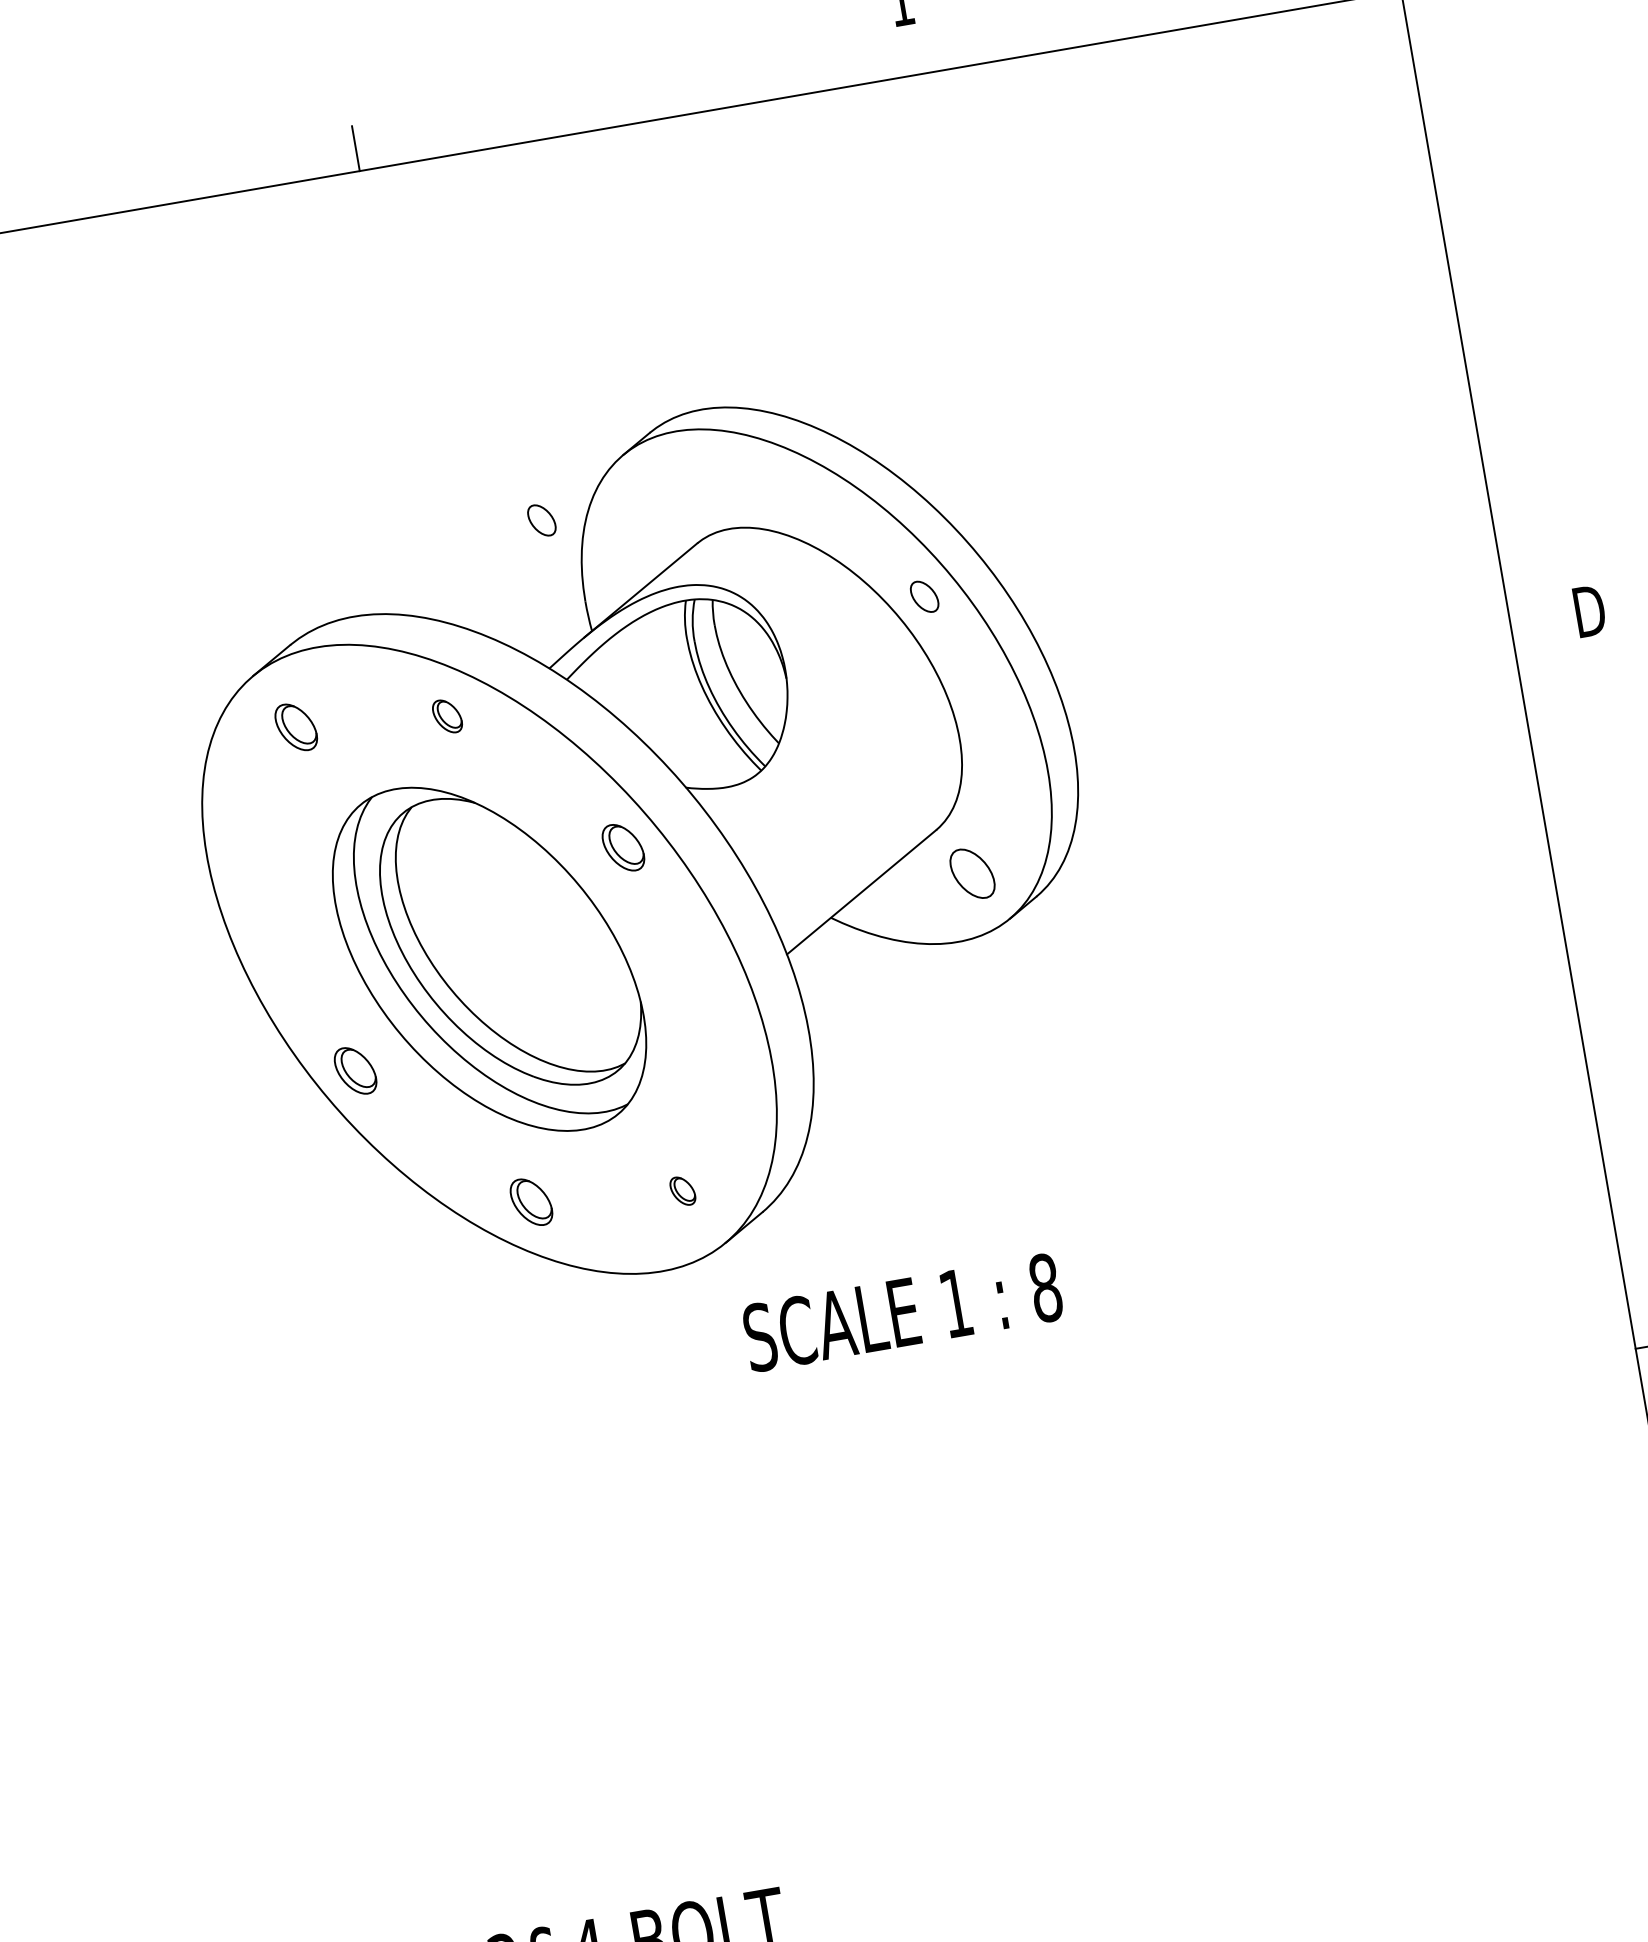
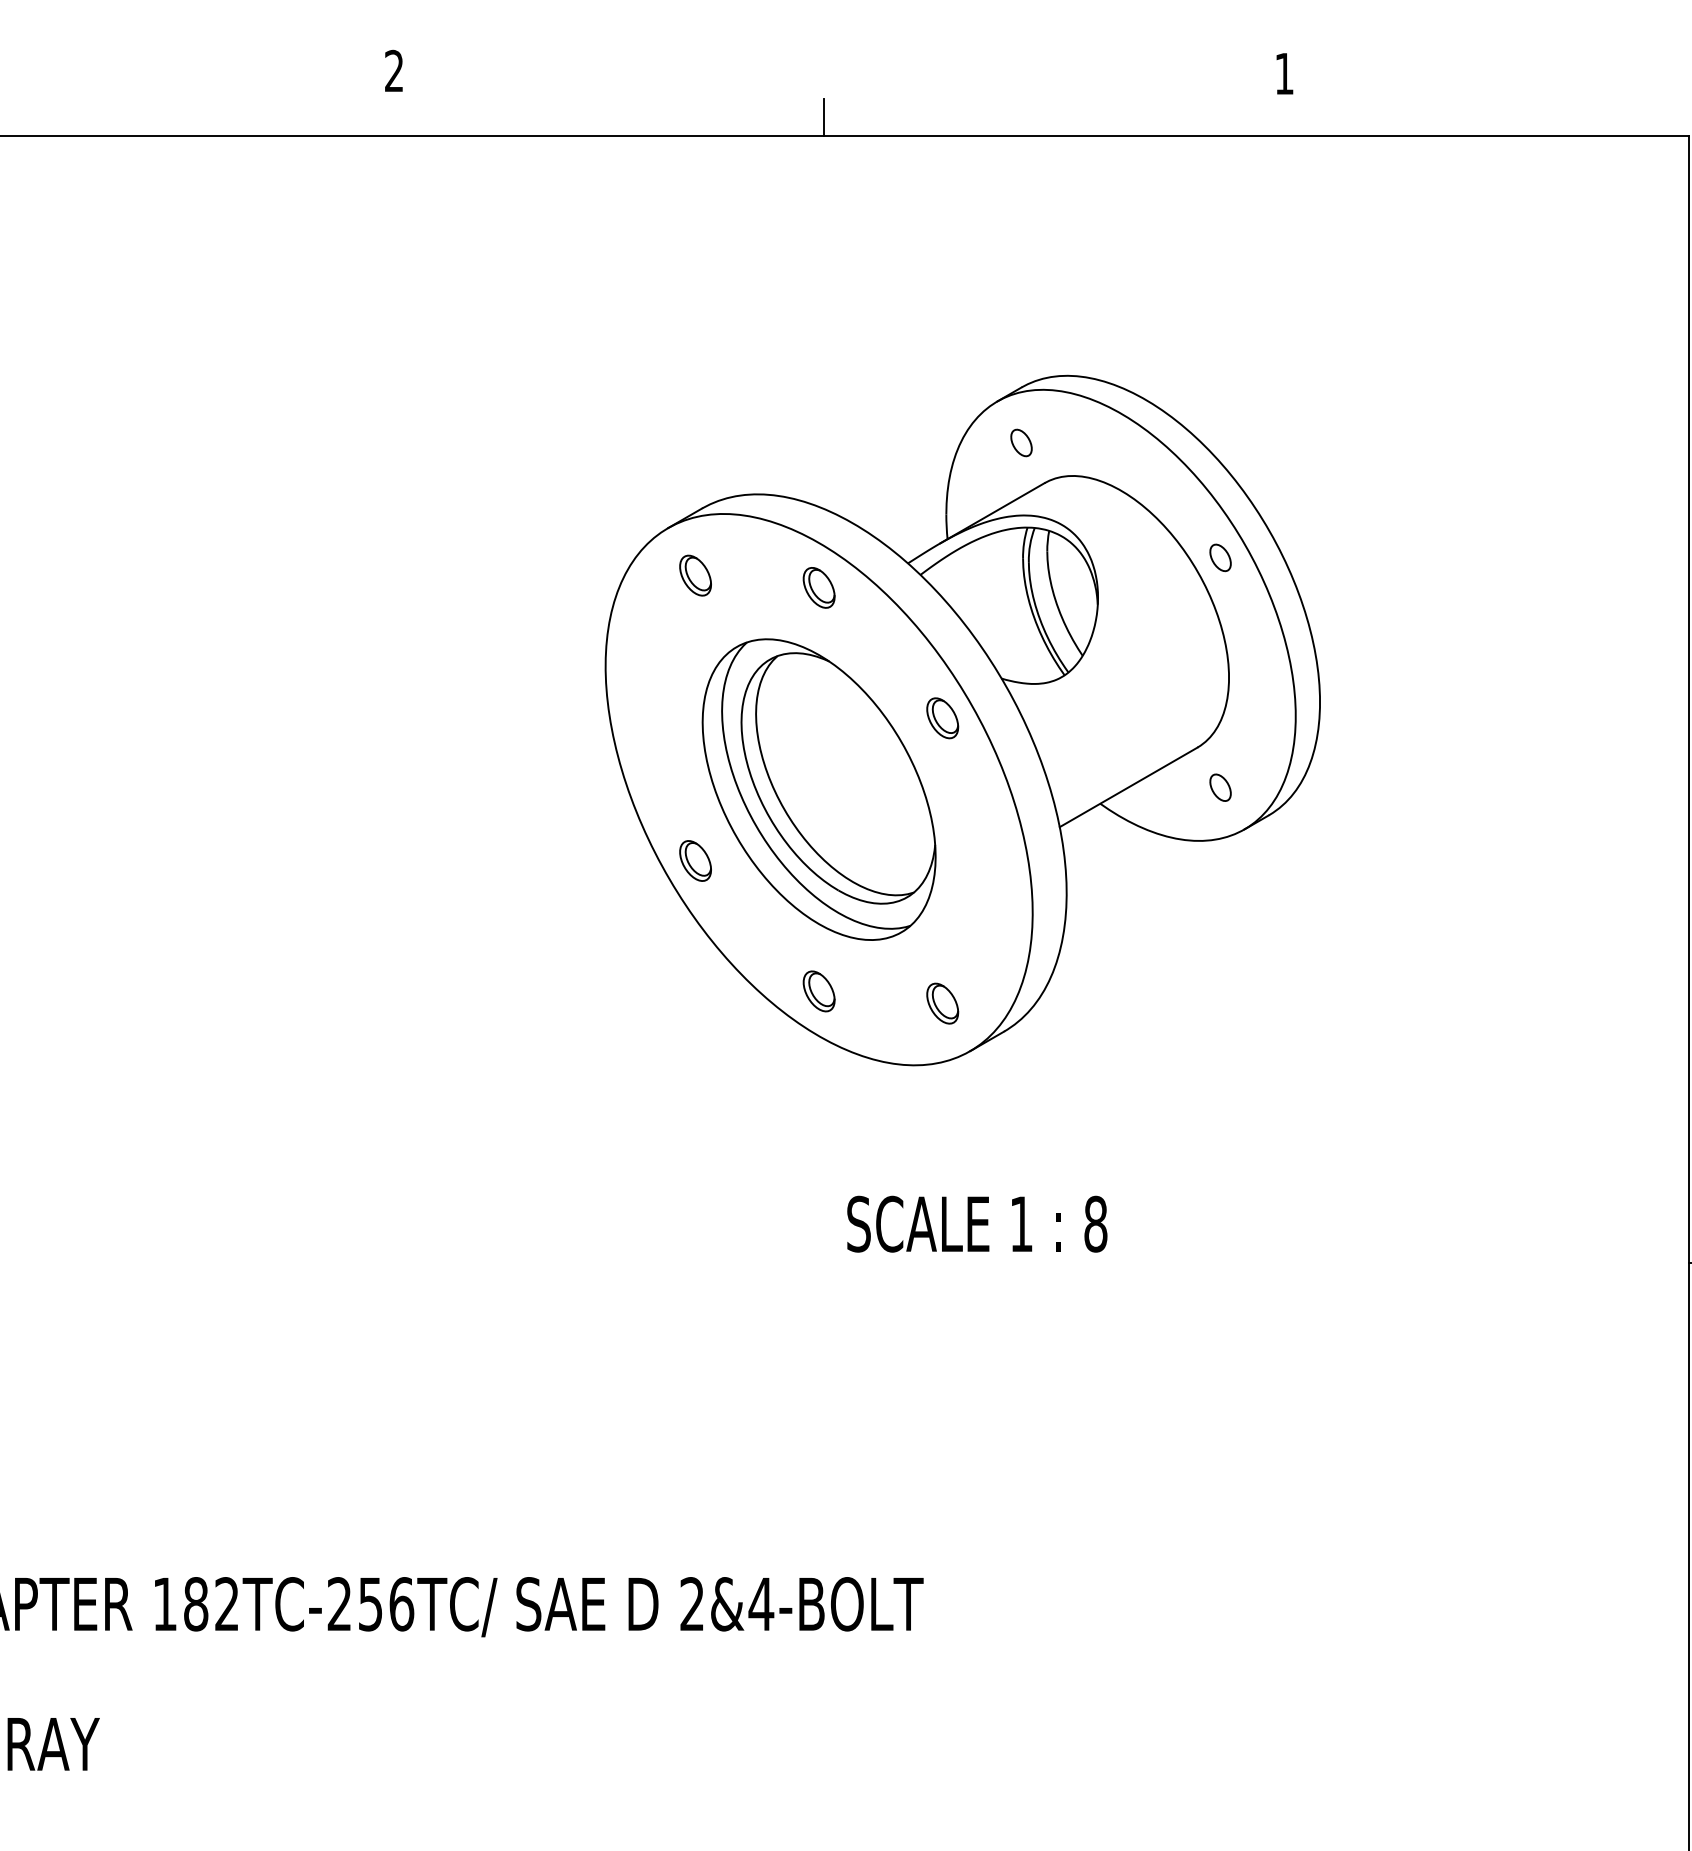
part: (541, 519) -> (1021, 442), moved
part: (446, 716) -> (818, 587), size x1.43
part: (972, 873) -> (1220, 787), size x0.62
part: (682, 1191) -> (942, 1003), size x1.67
text: (902, 1311) -> (977, 1223), moved

